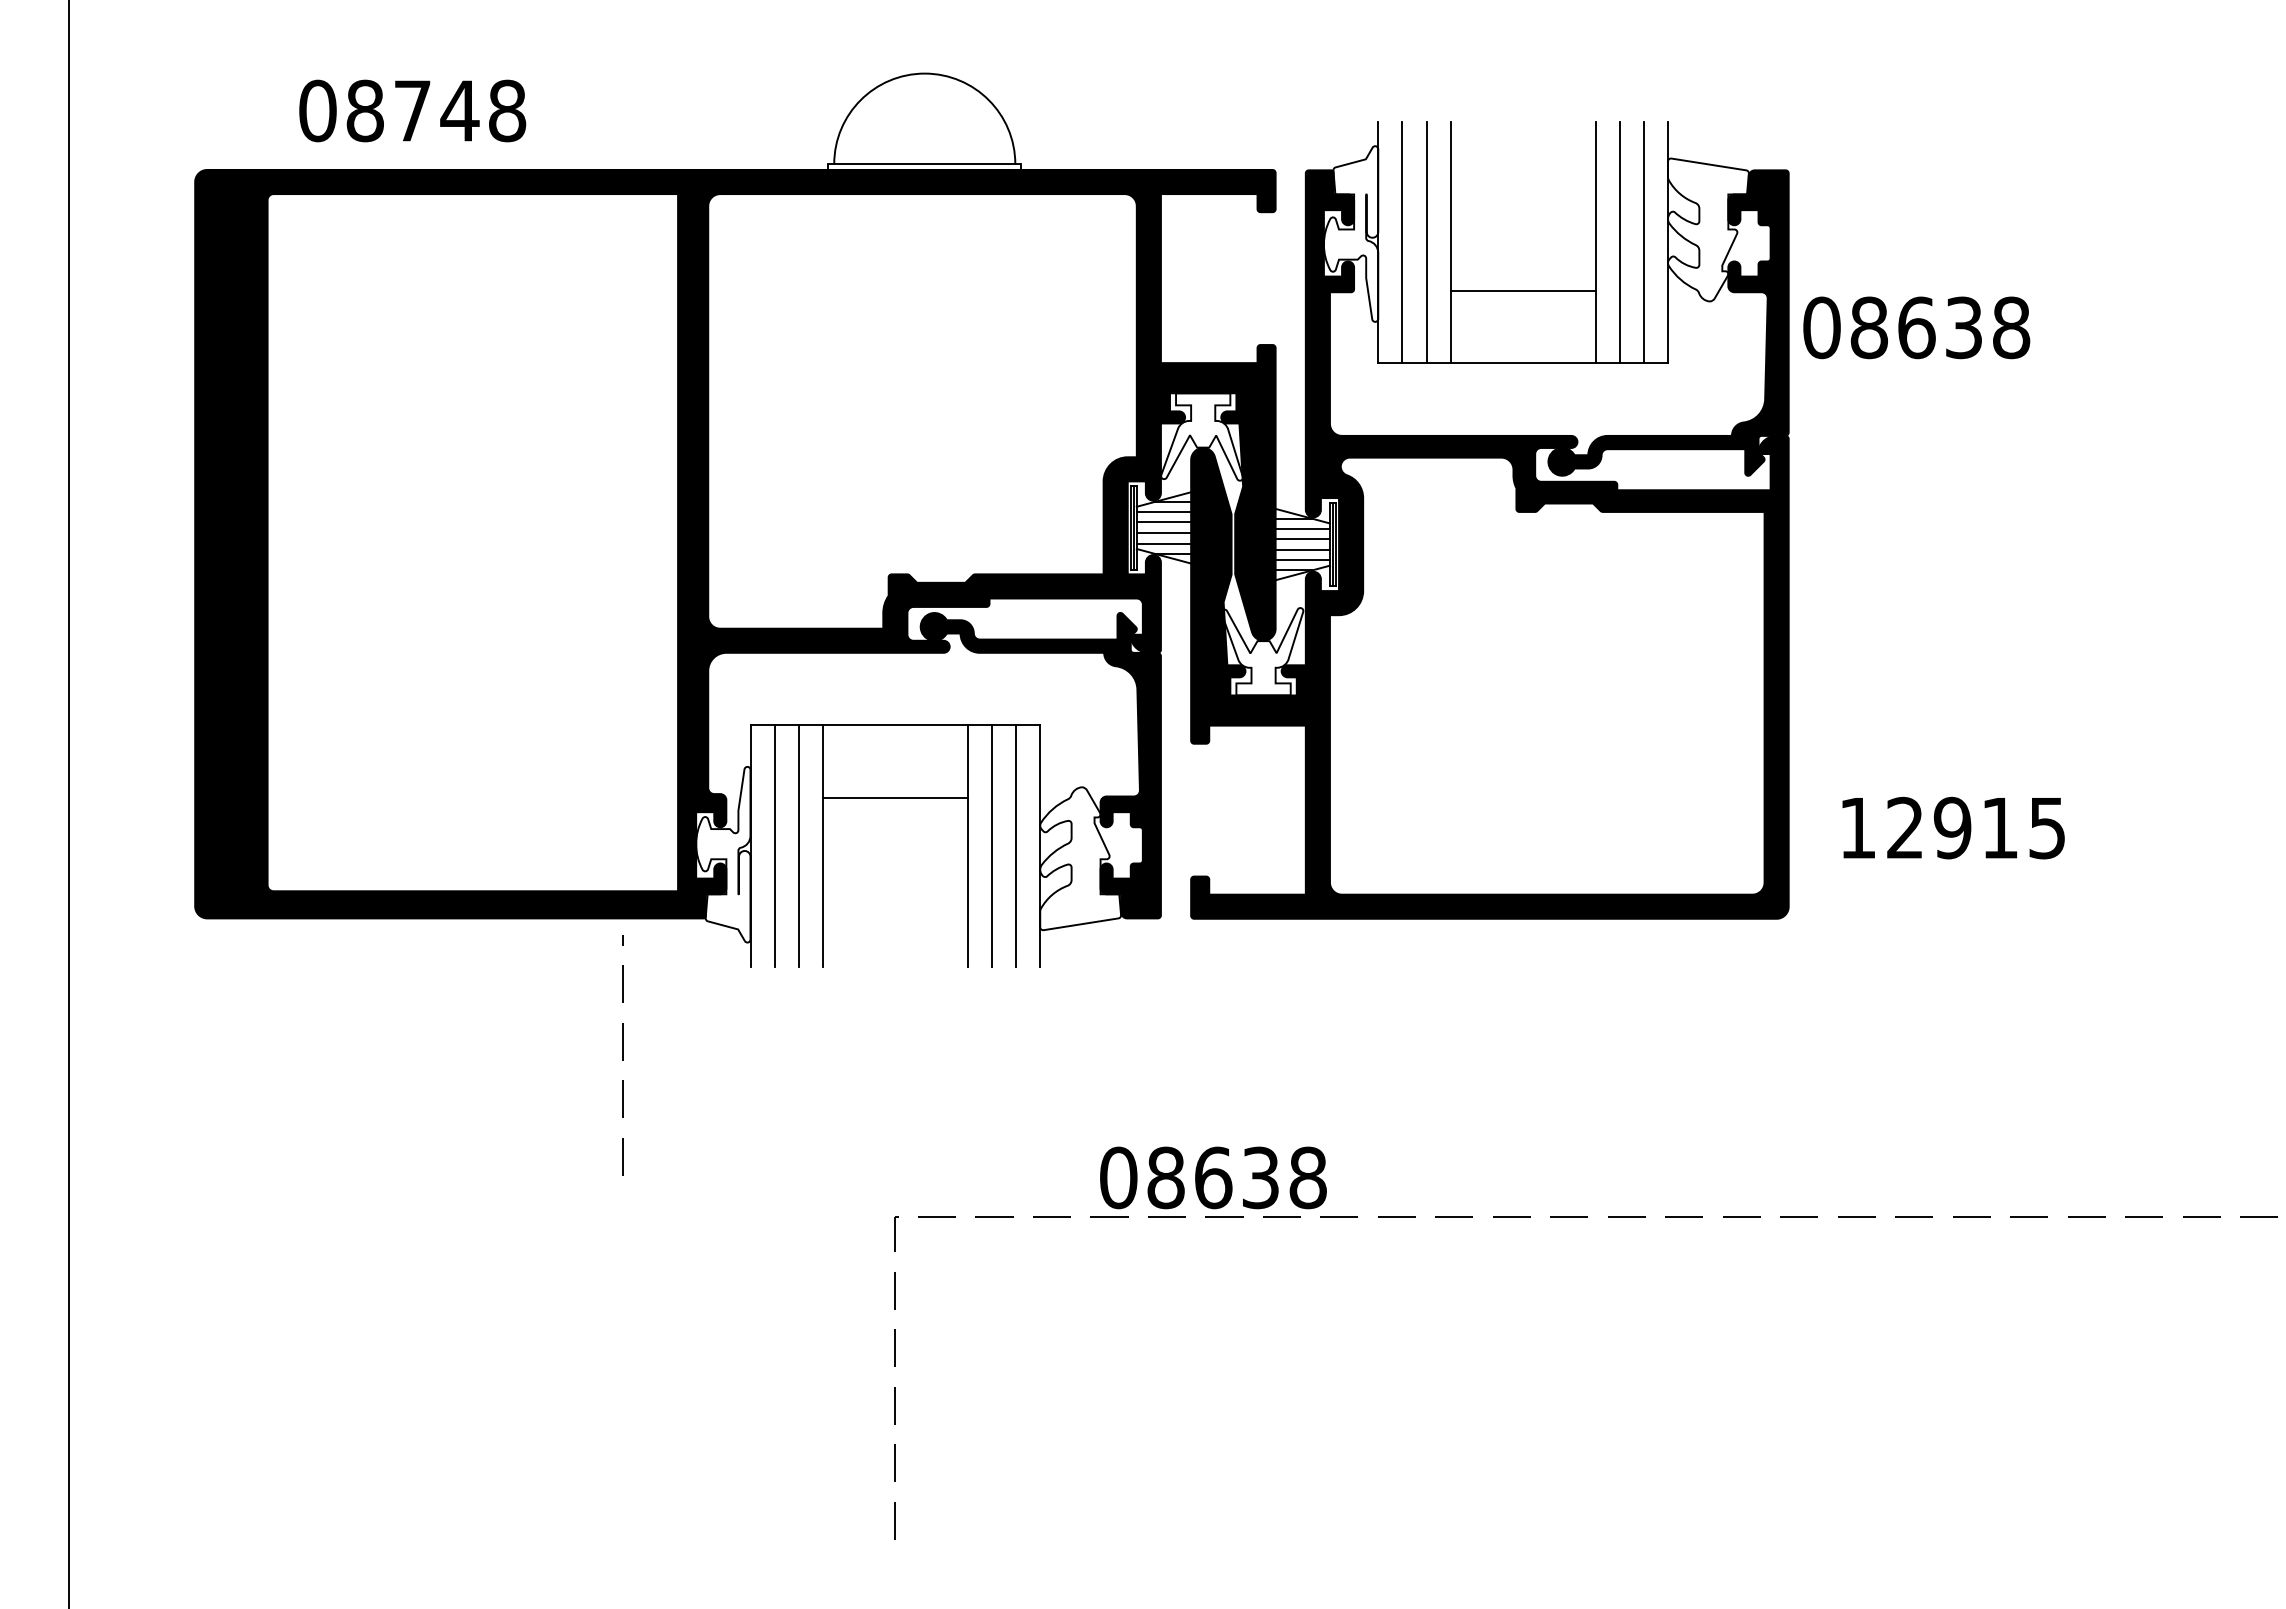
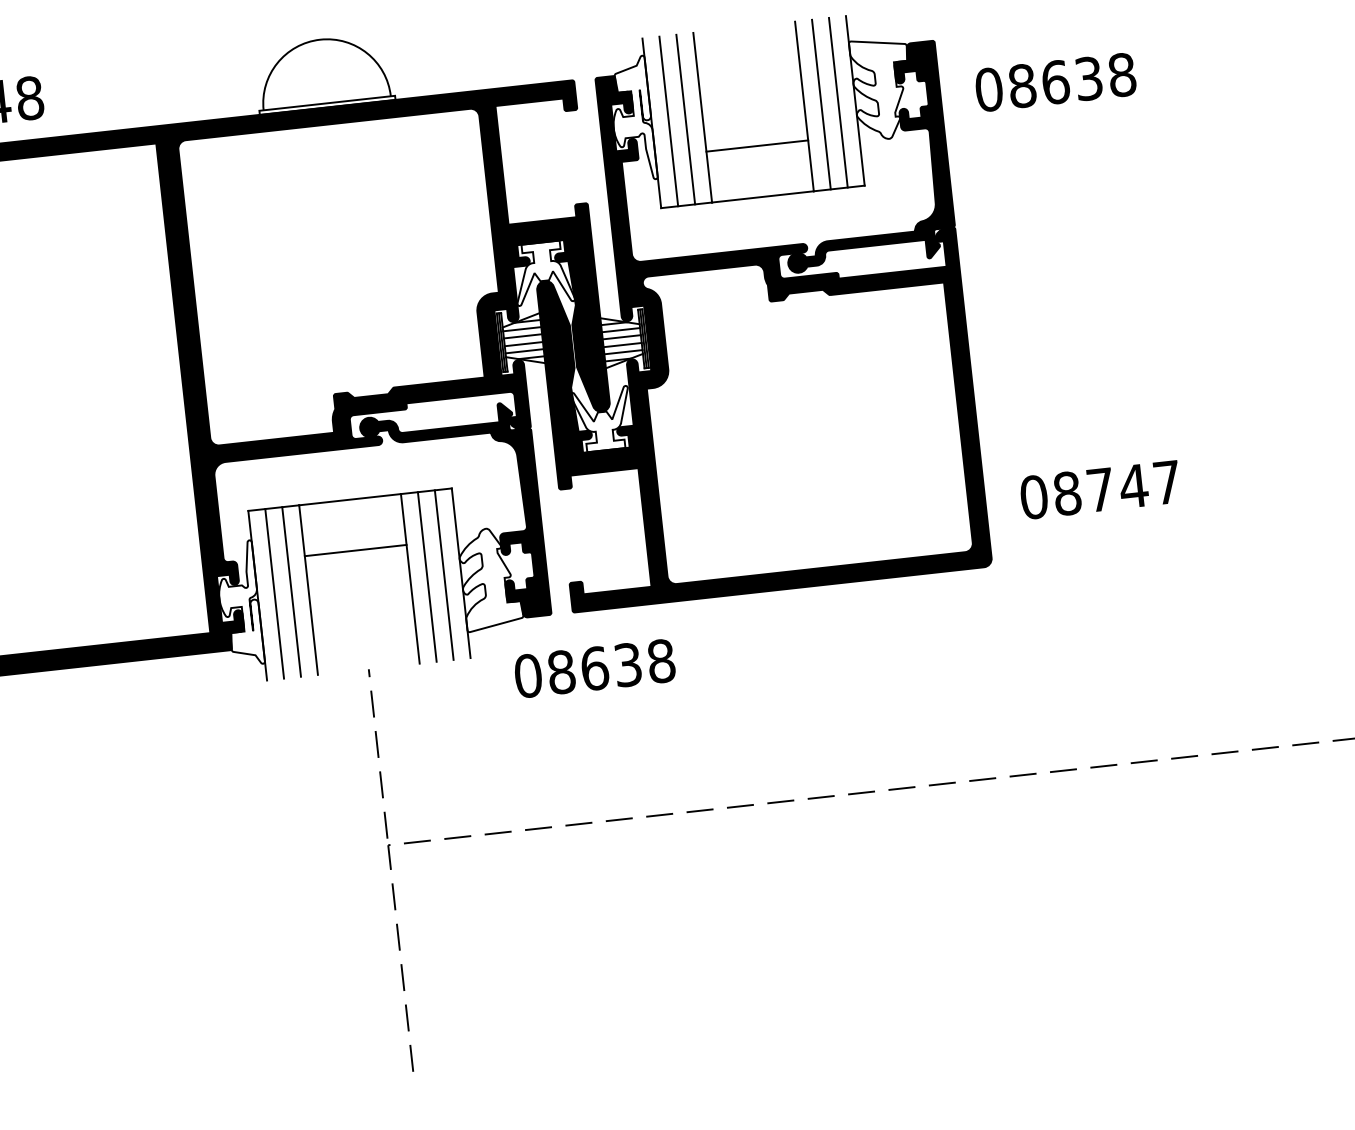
text: (1916, 327) -> (1055, 82), moved
text: (1951, 827) -> (1099, 489), 12915 -> 08747
line: (622, 1055) -> (377, 754), moved
text: (1213, 1177) -> (594, 668), moved

